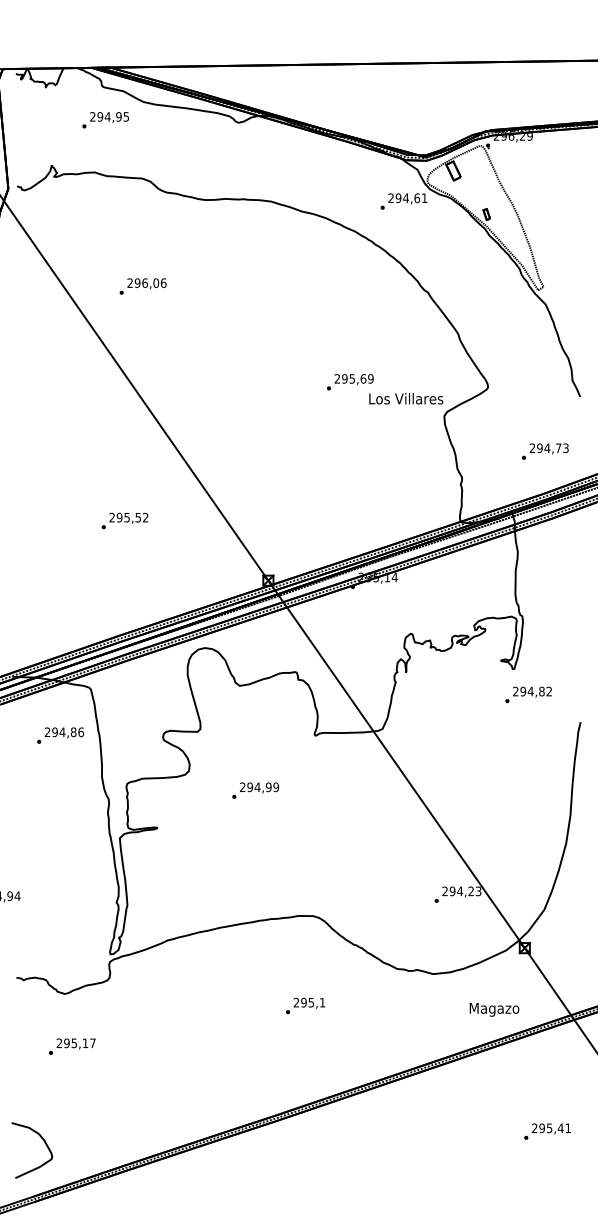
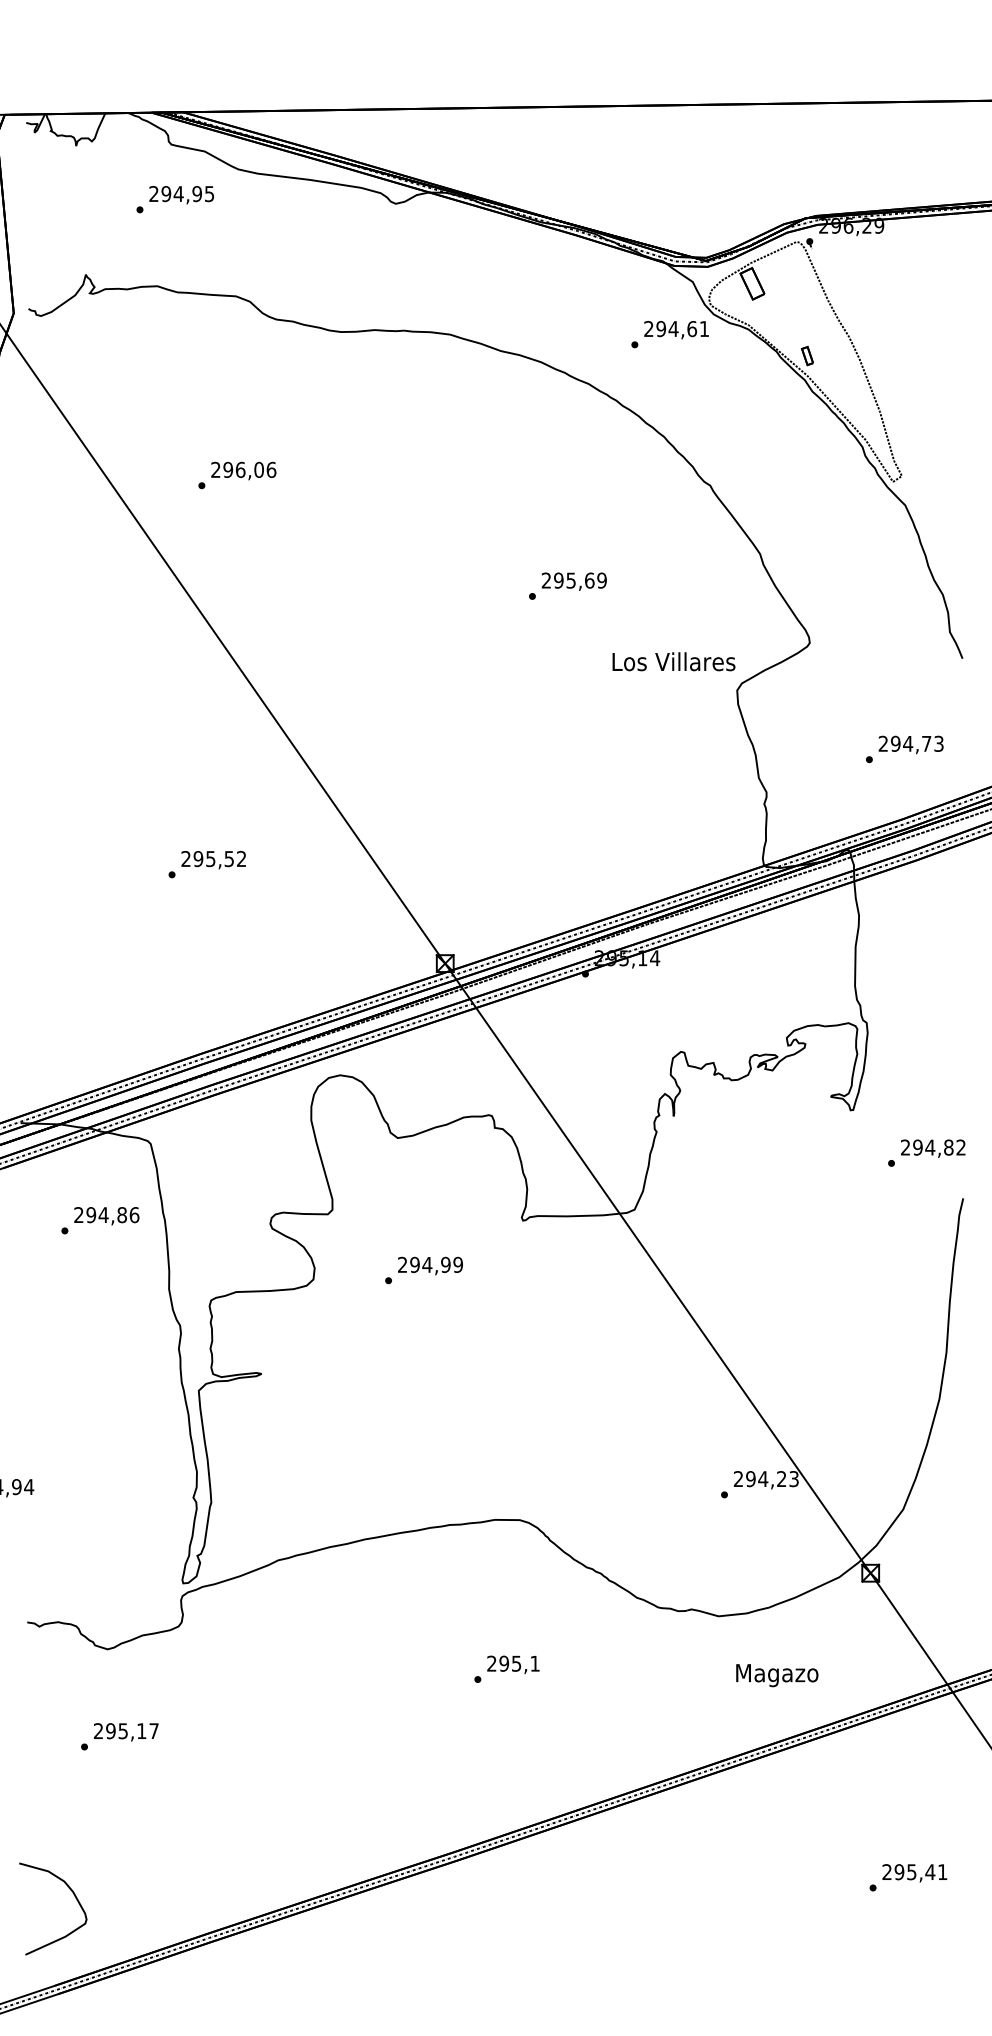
text: (350, 382) -> (568, 586), moved
text: (528, 694) -> (926, 1152), moved
text: (255, 790) -> (423, 1270), moved
text: (494, 1009) -> (777, 1675), moved

